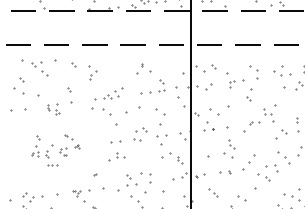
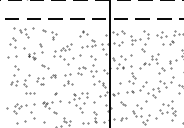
part: (56, 150) -> (33, 79), size x1.67

